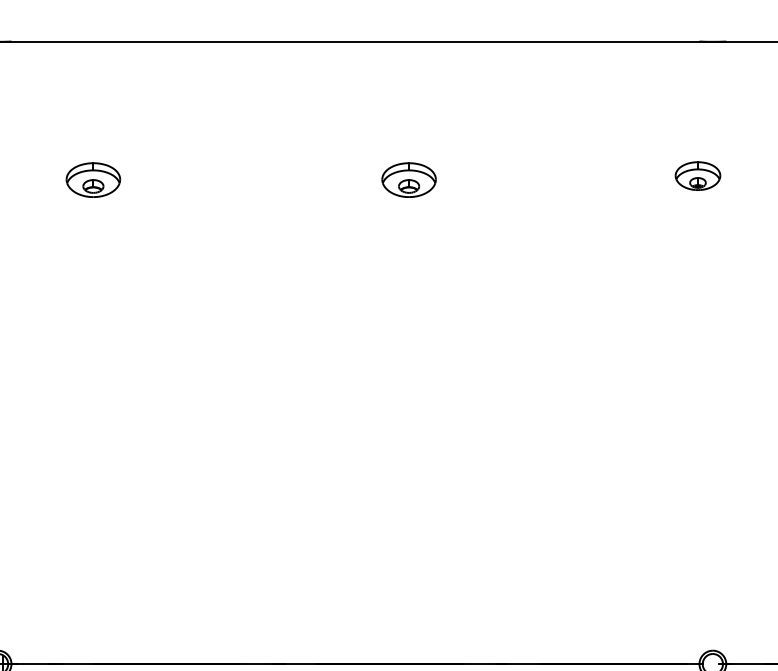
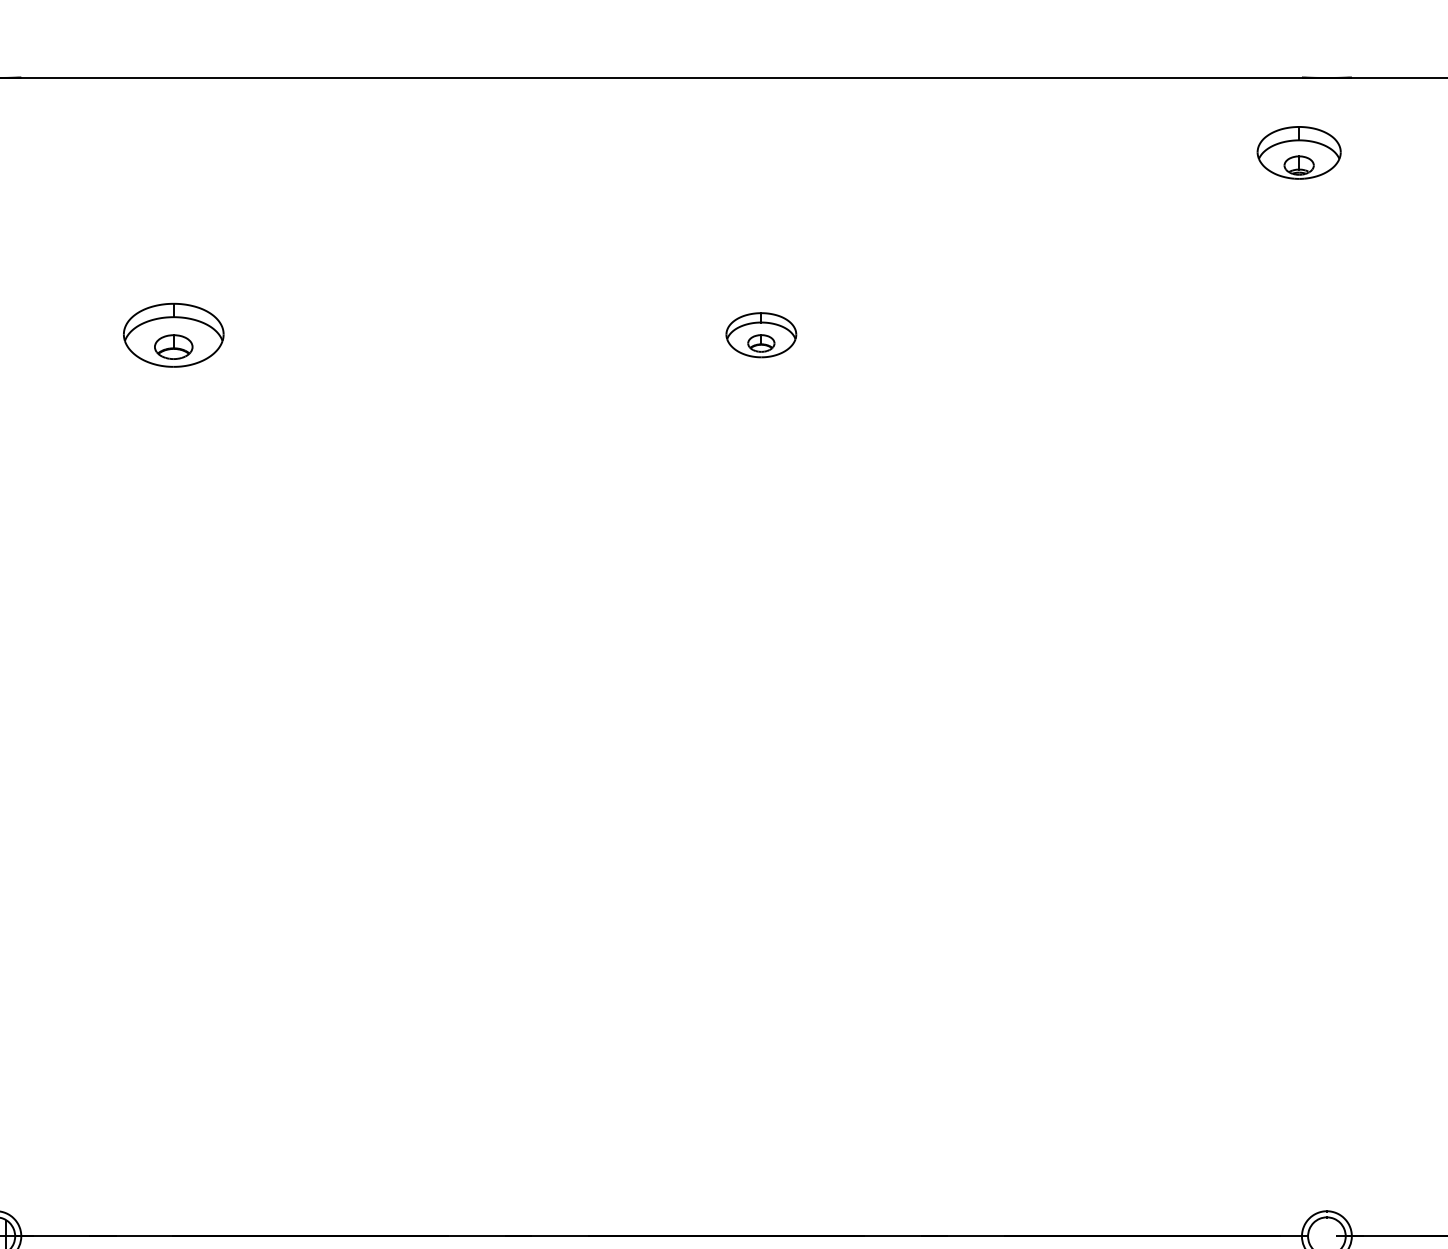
part: (697, 175) -> (1298, 151), moved
part: (408, 179) -> (760, 334), size x0.7

